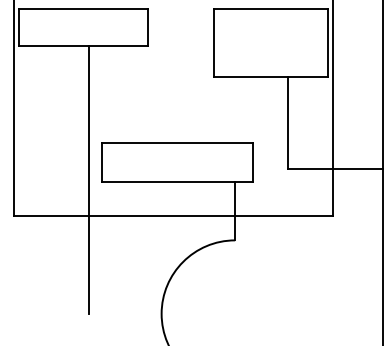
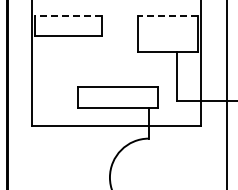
line: (270, 7) -> (167, 15), solid -> dashed
line: (83, 9) -> (68, 16), solid -> dashed
line: (88, 179) -> (71, 106), removed

